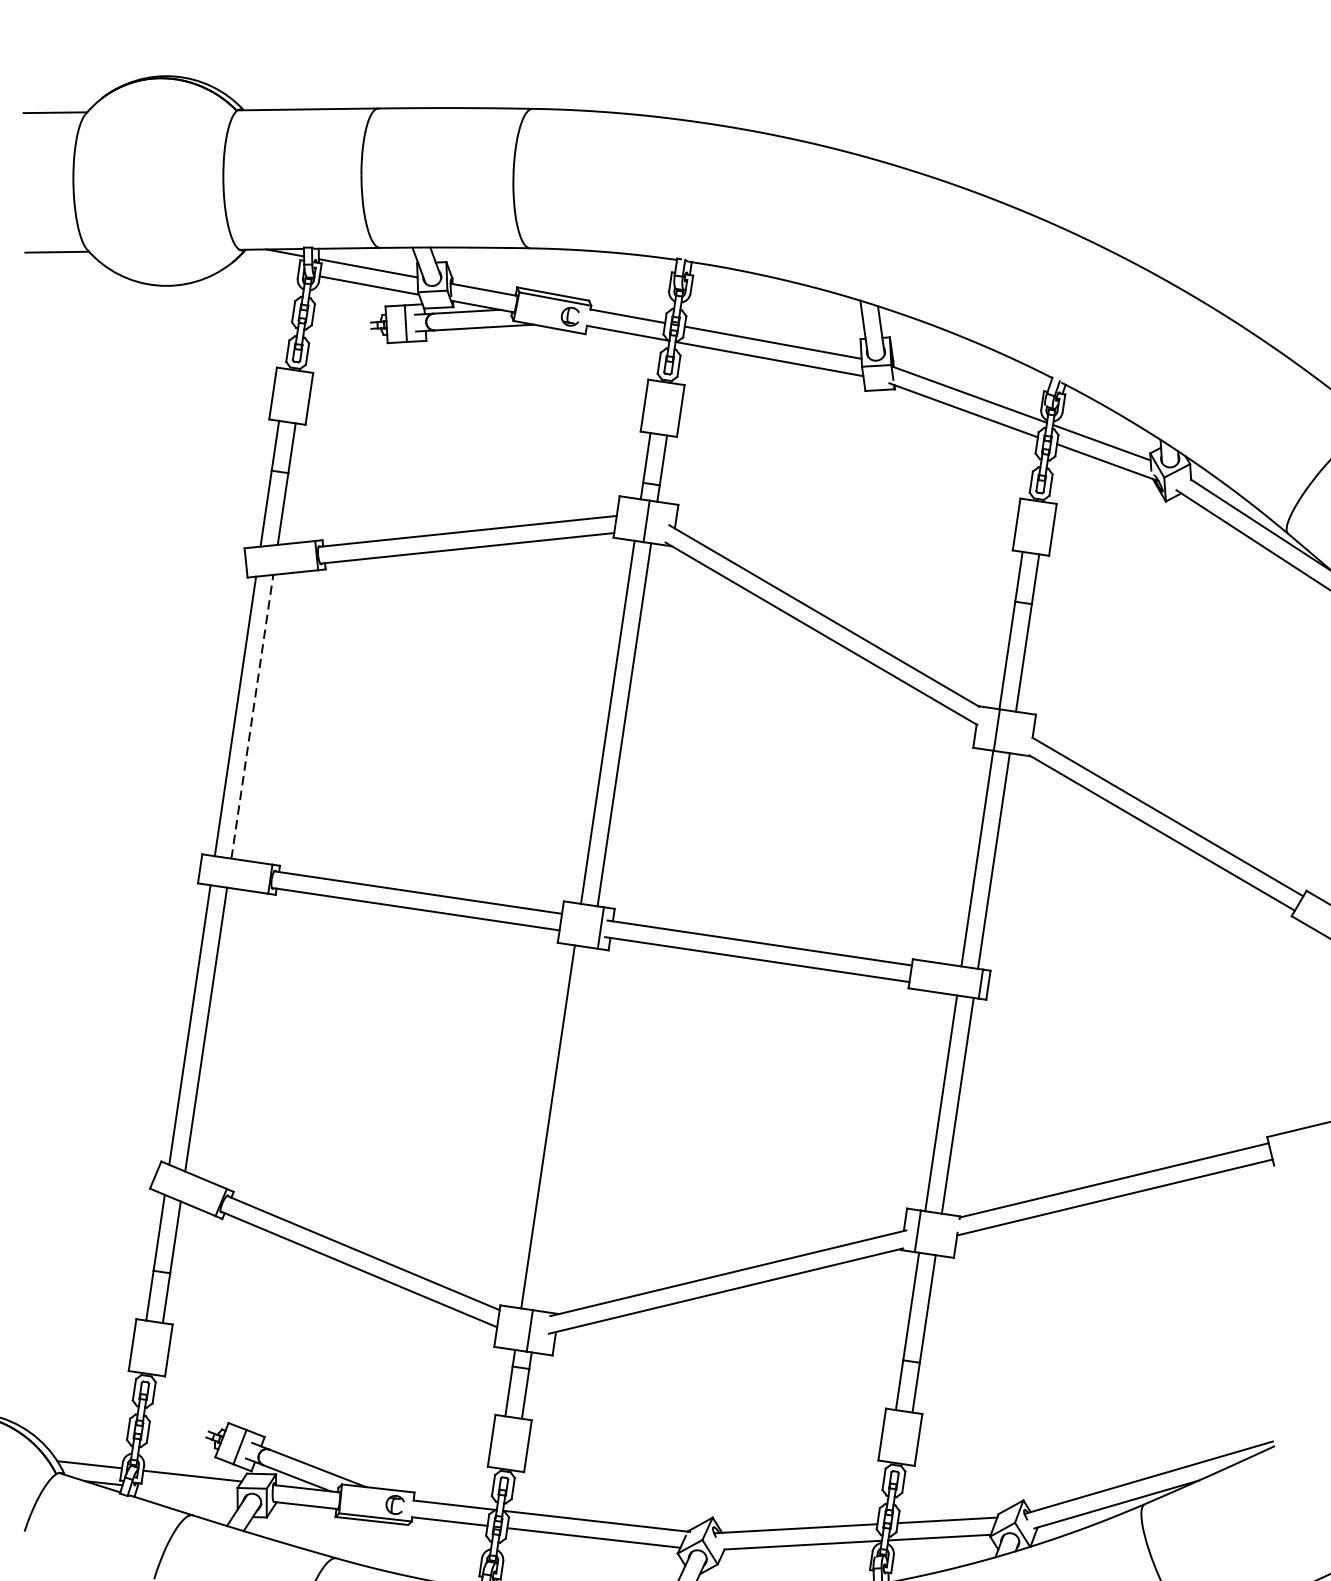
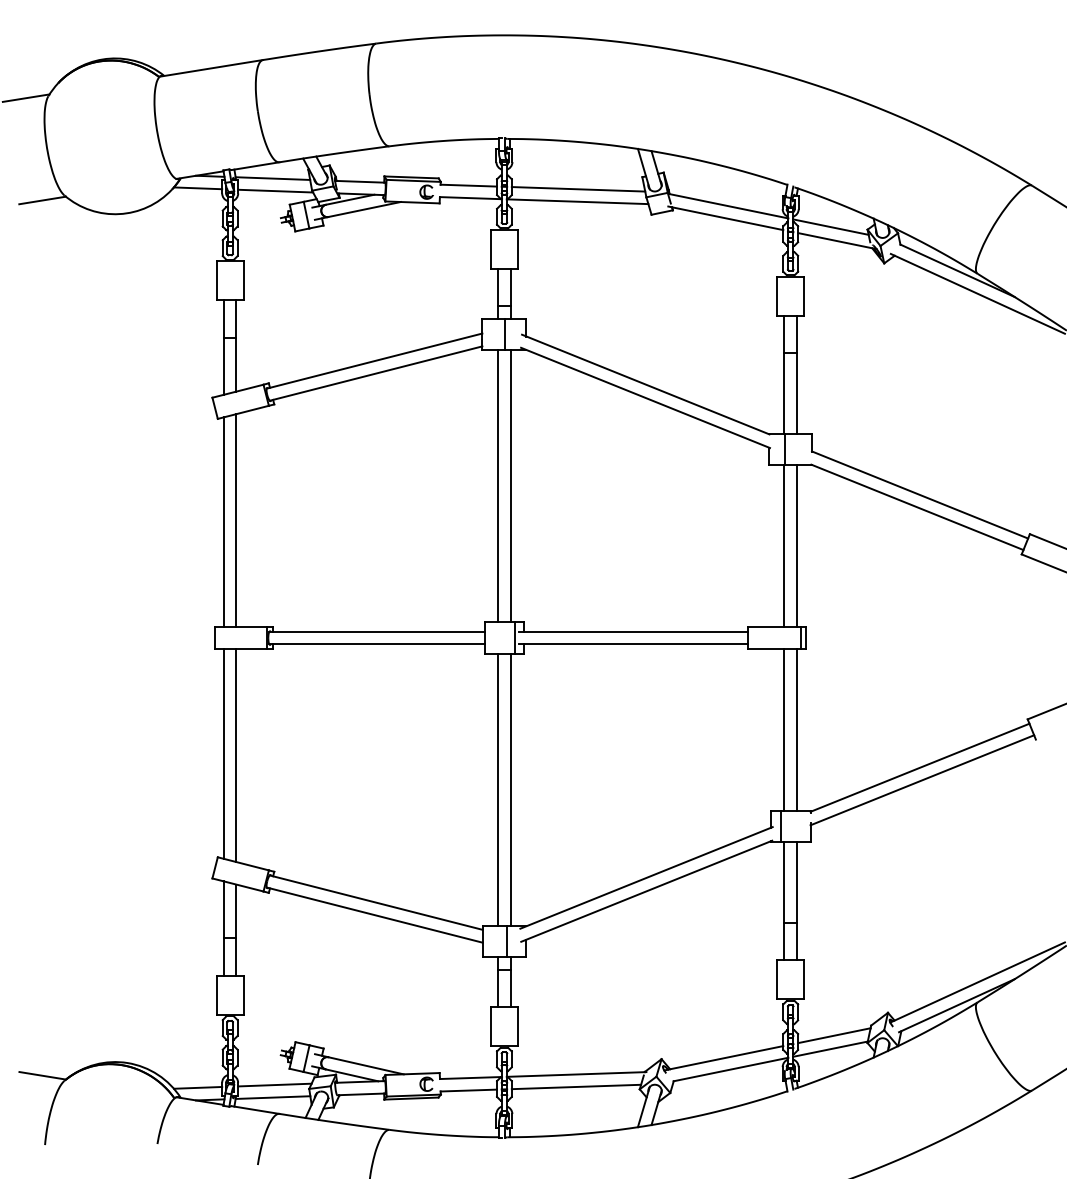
line: (265, 266) -> (197, 188), added
line: (252, 716) -> (236, 520), dashed -> solid
line: (564, 1128) -> (510, 789), added
line: (186, 1492) -> (272, 1097), added

